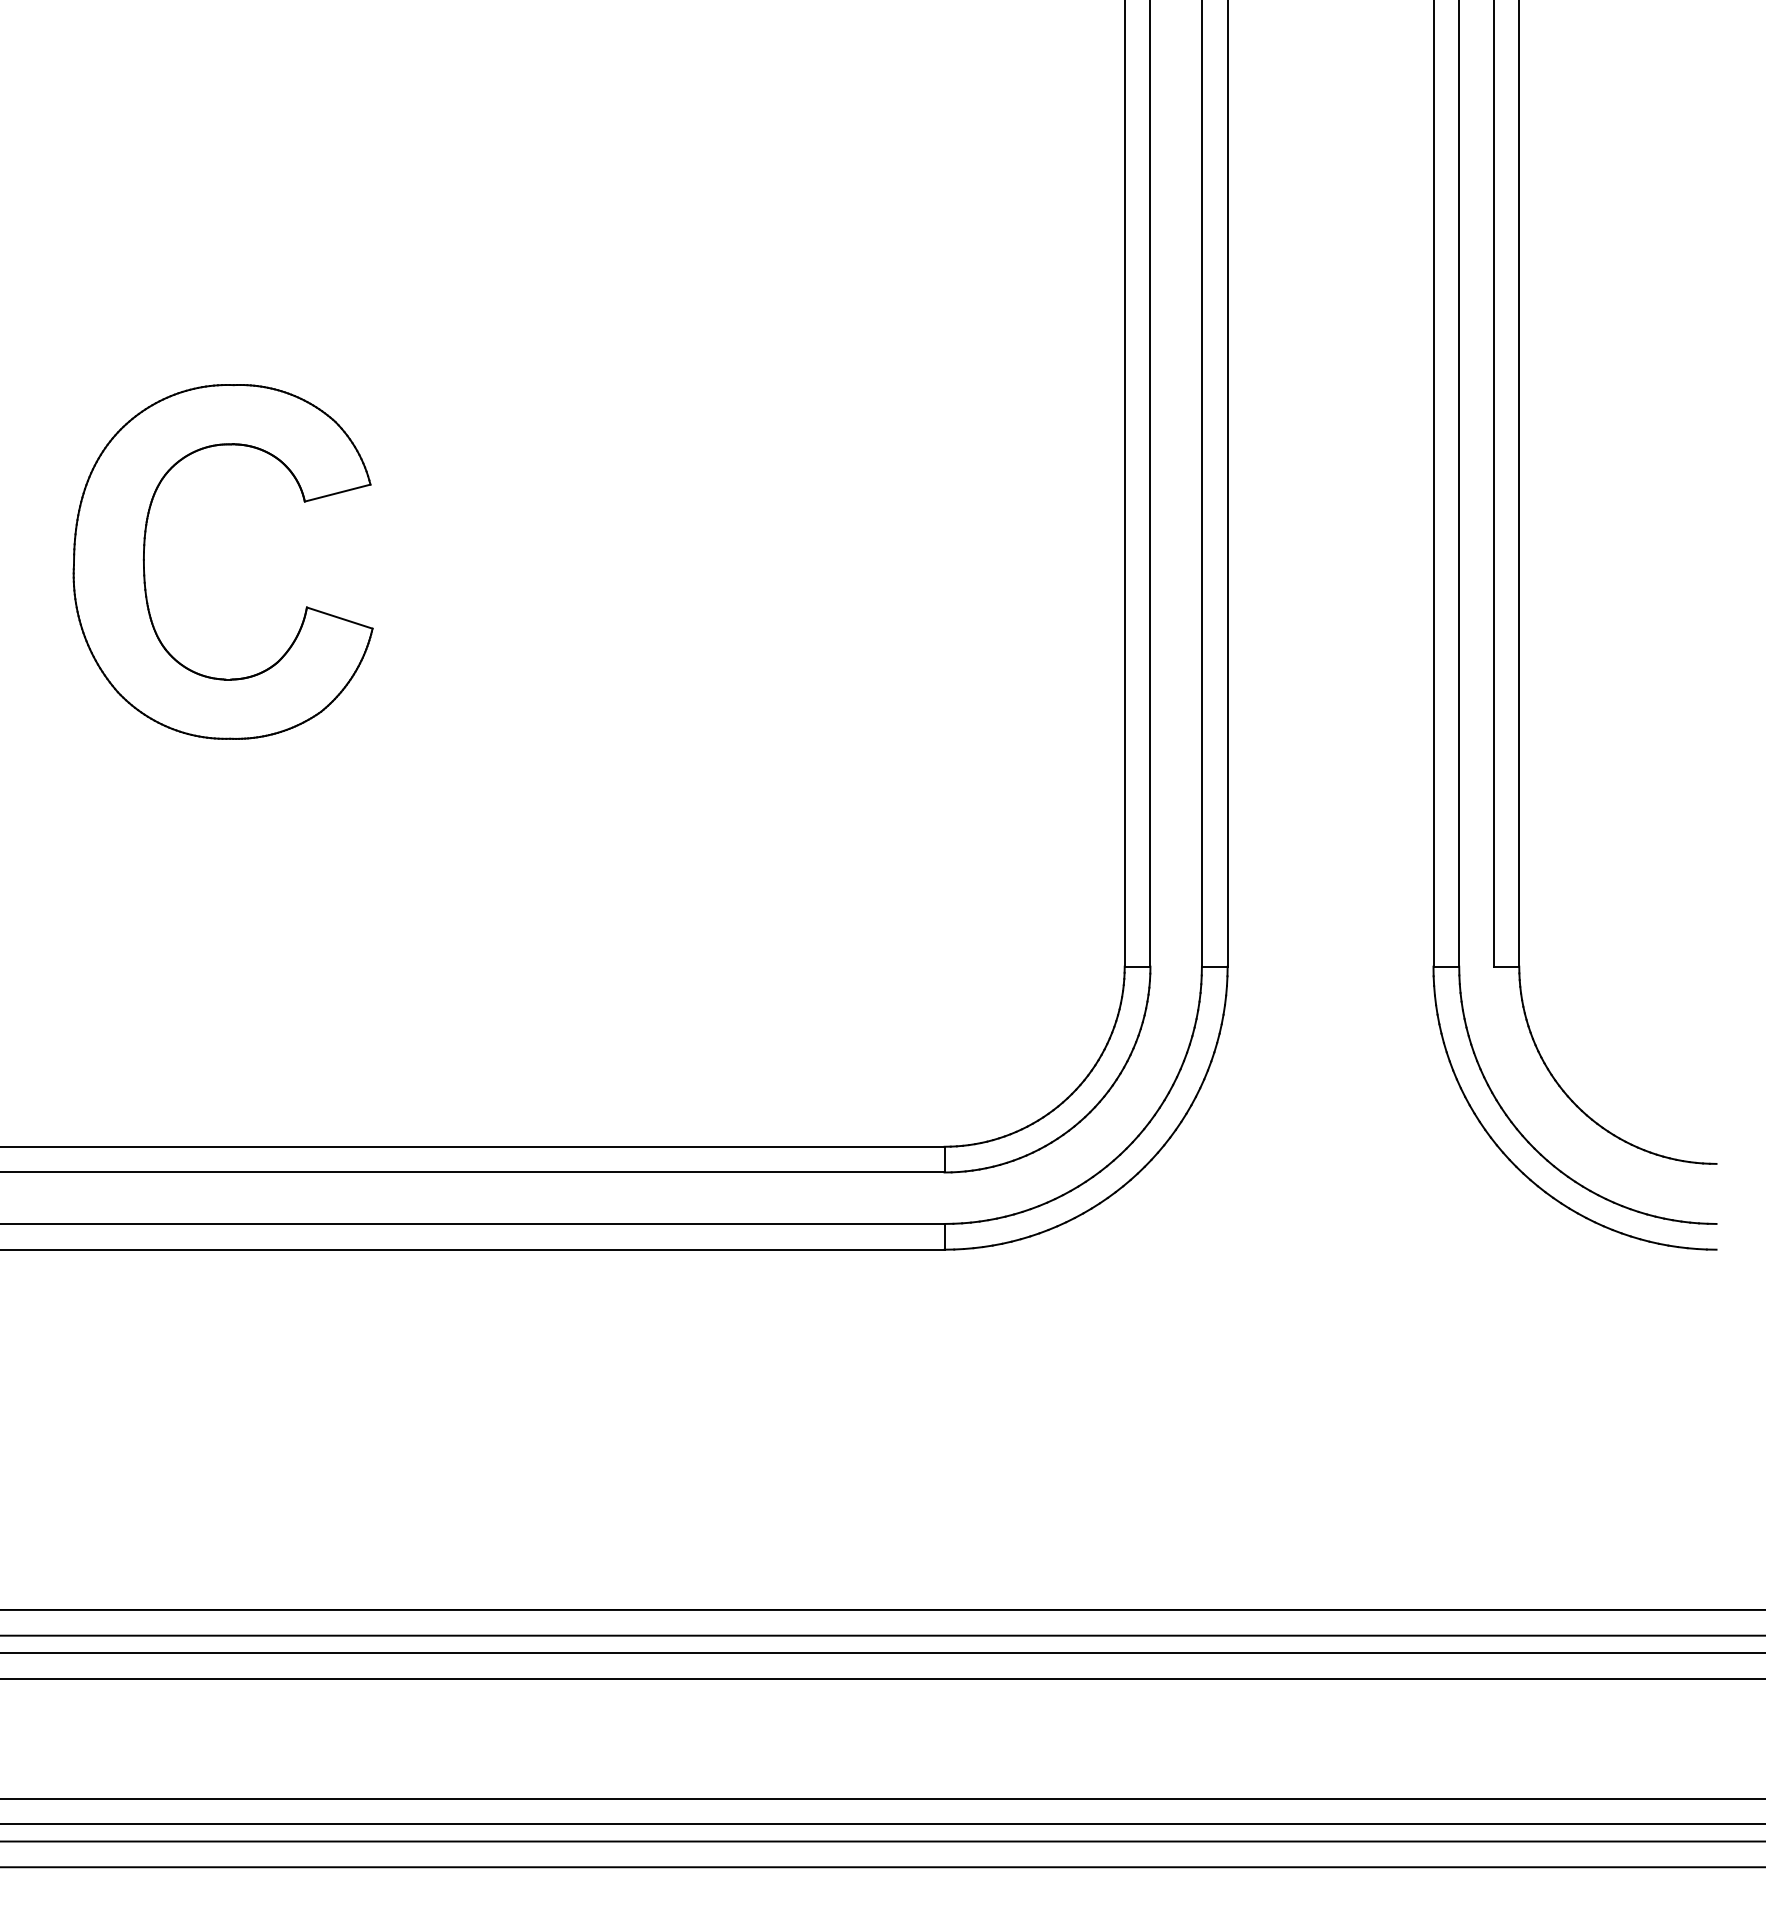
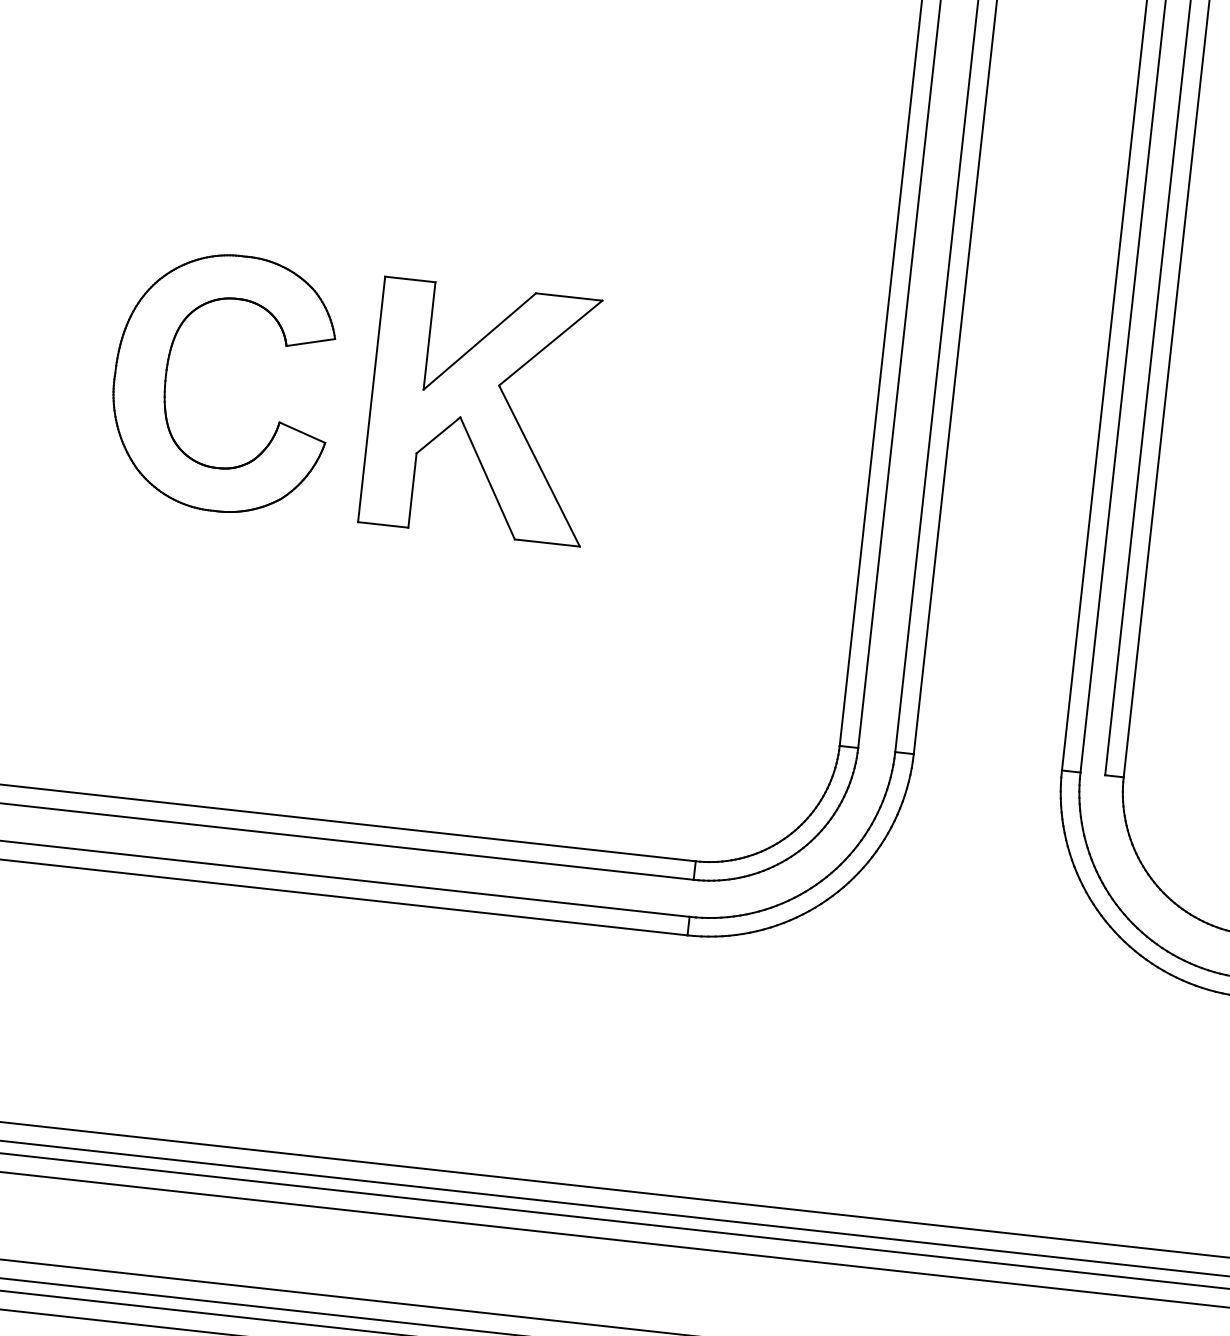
part: (583, 561) -> (482, 411), added

